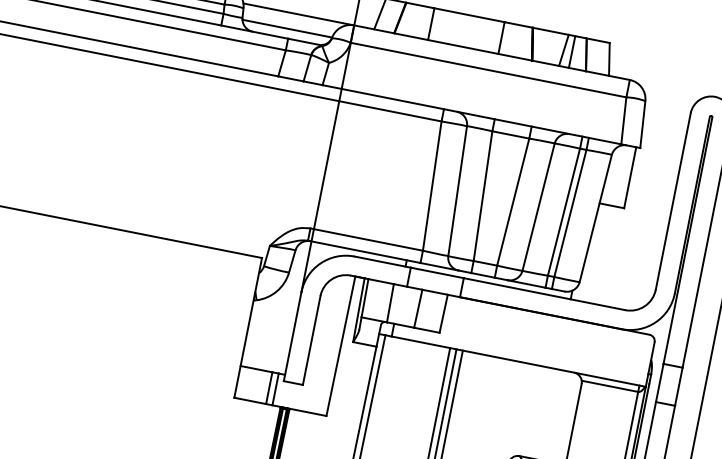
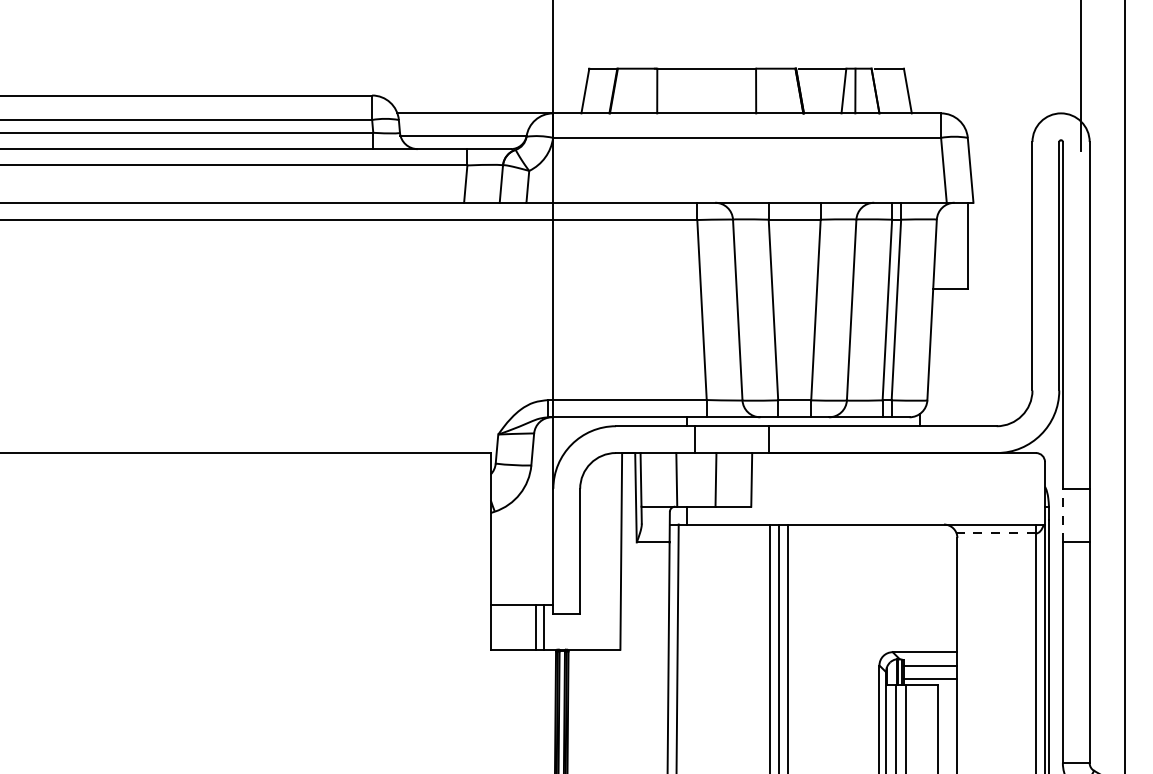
line: (659, 382) -> (1062, 515), solid -> dashed
line: (610, 386) -> (996, 533), solid -> dashed

